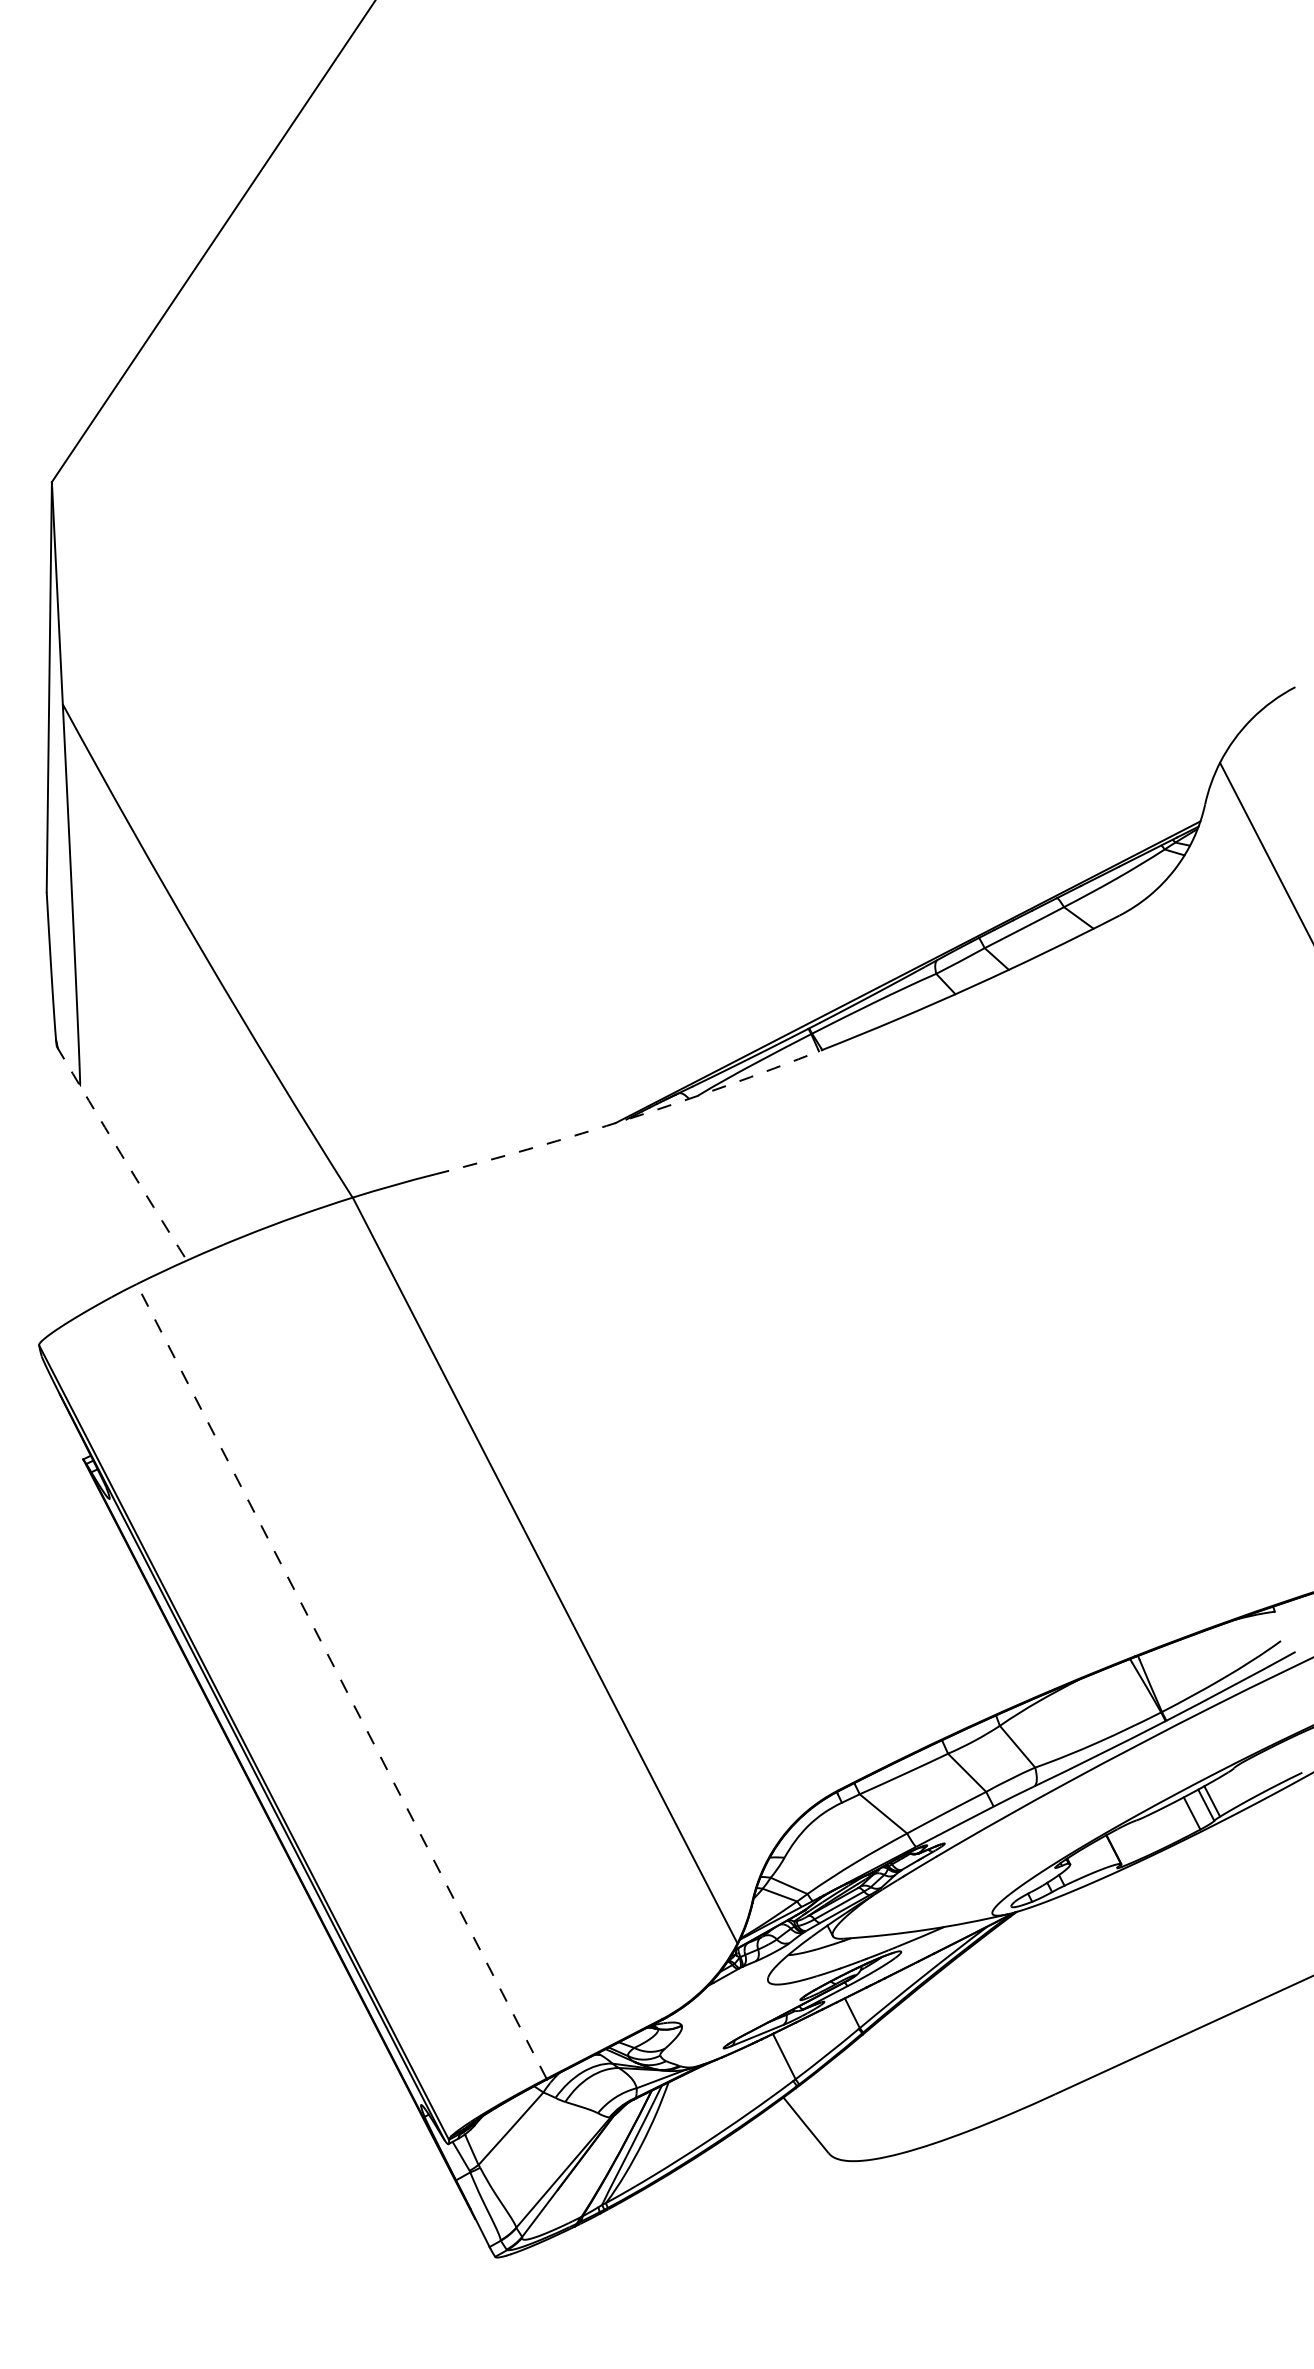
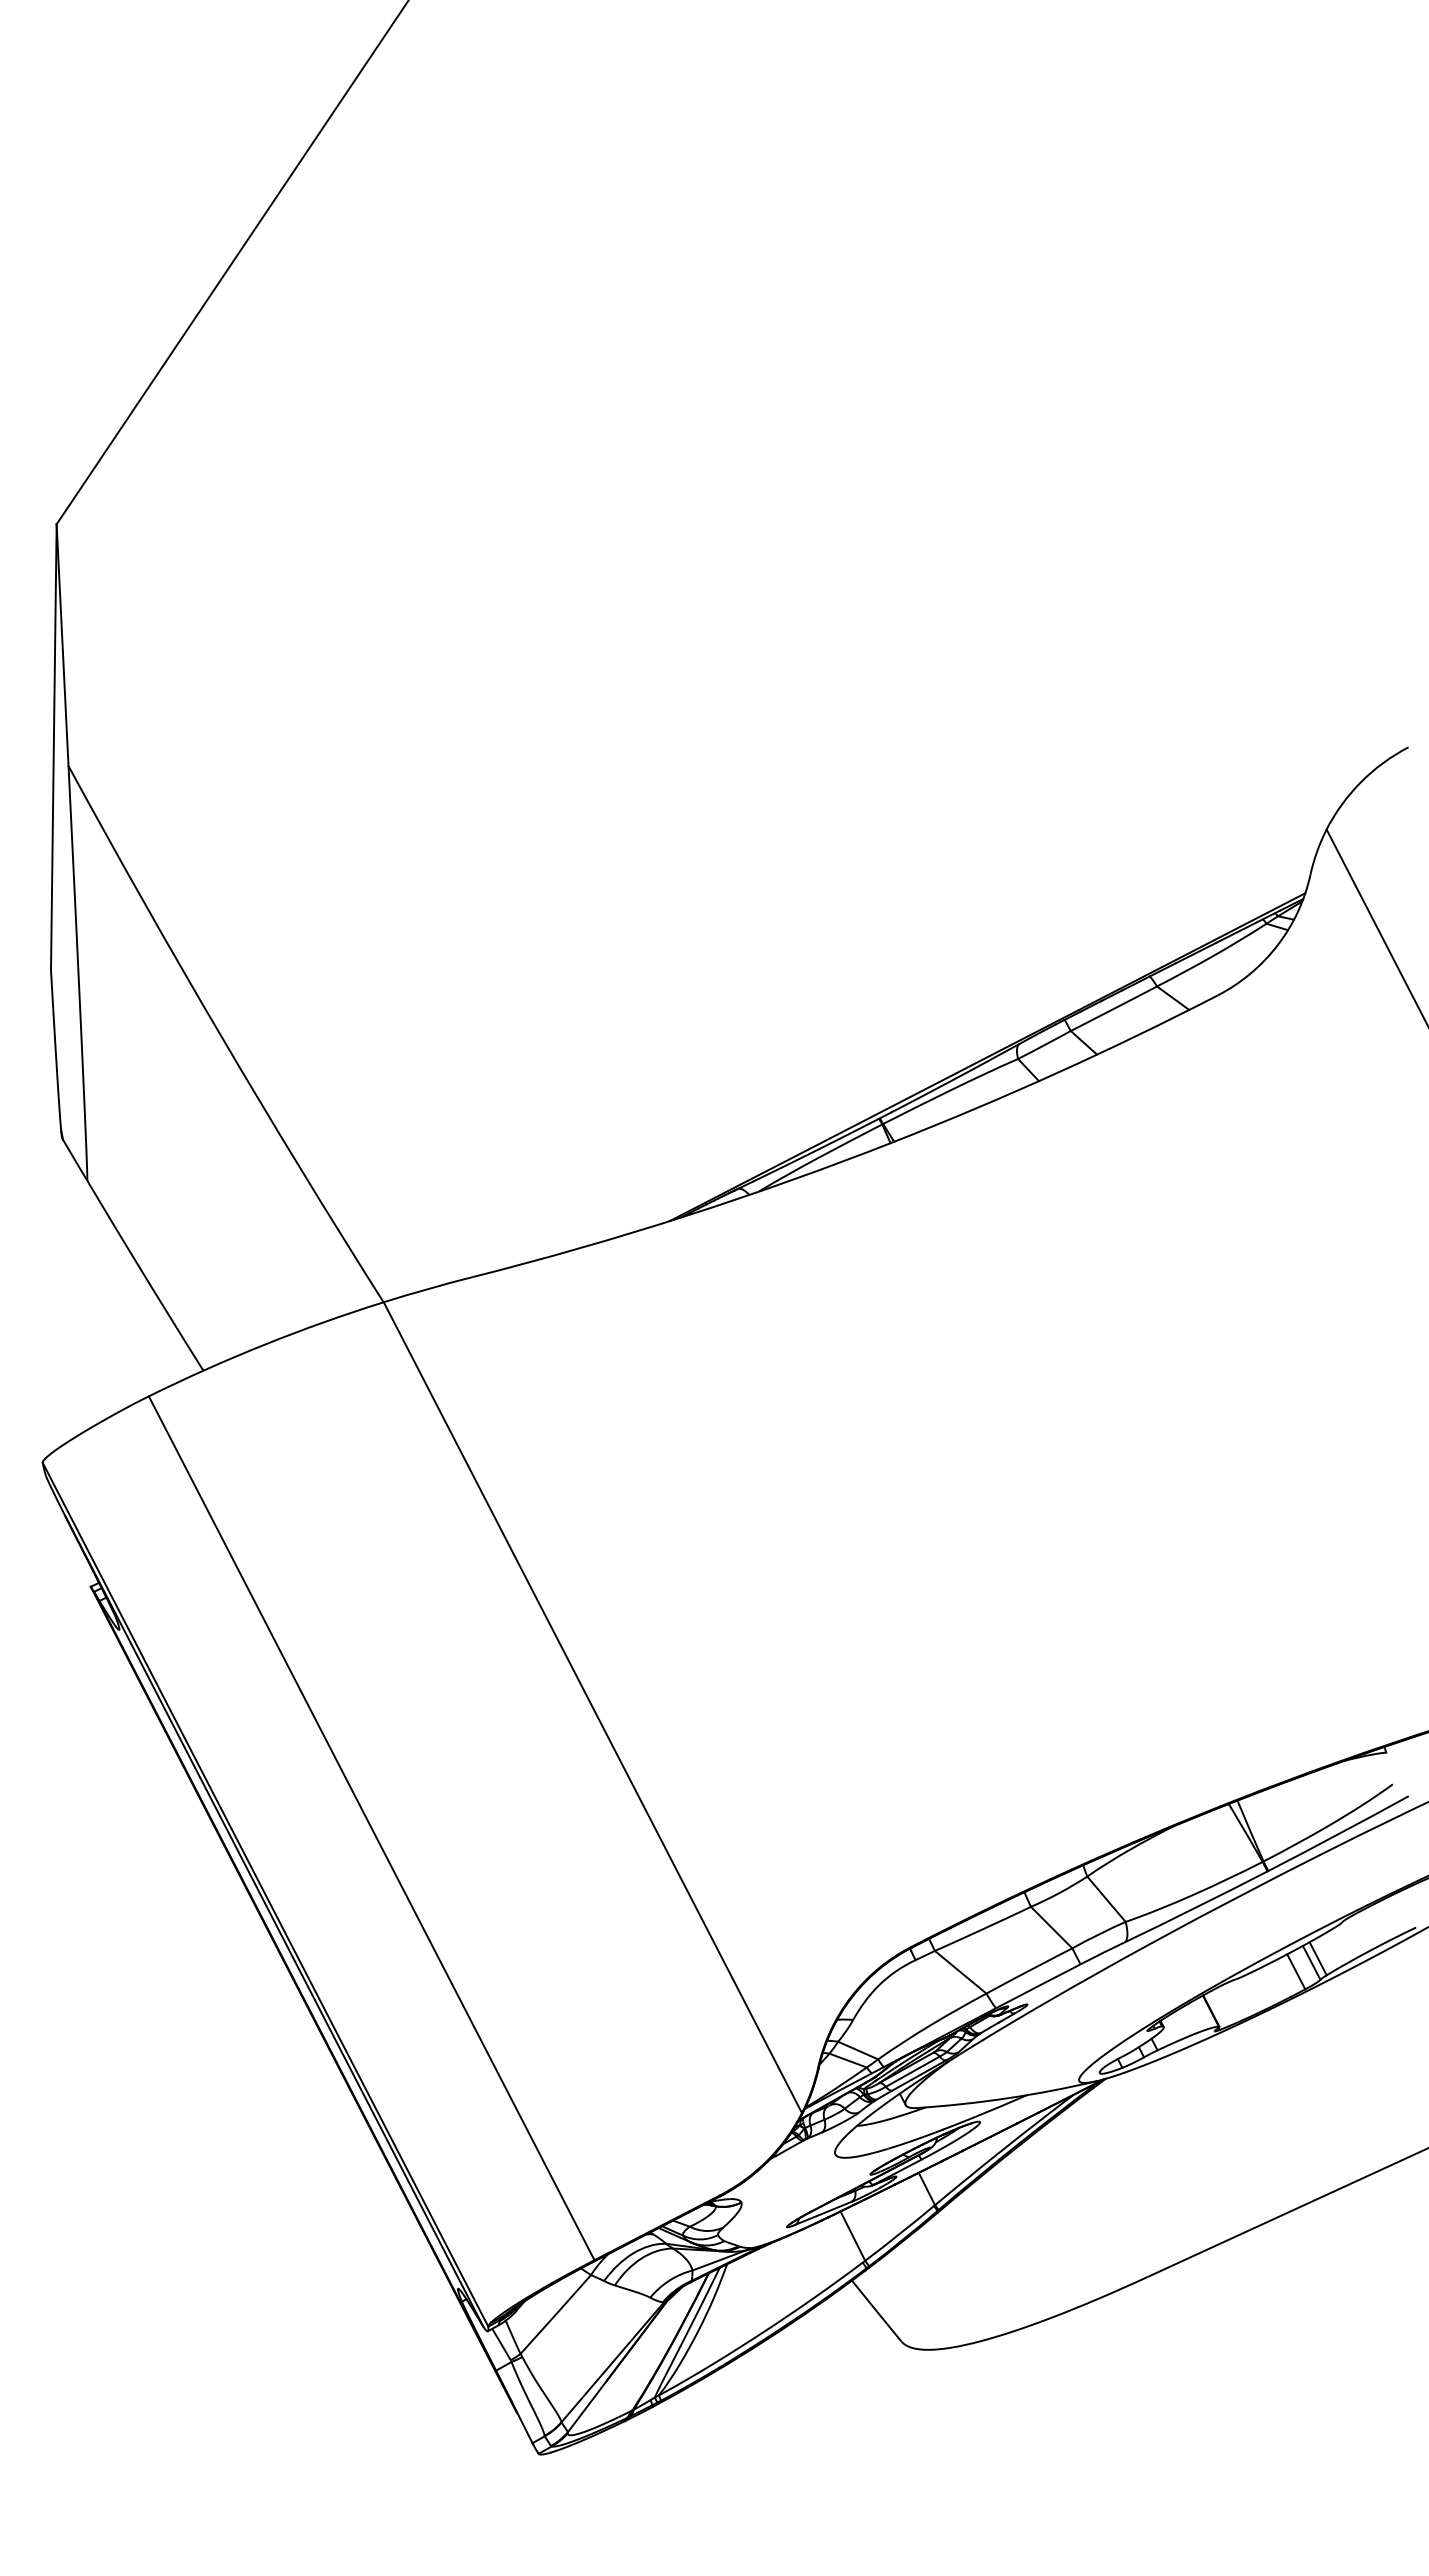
arc: (630, 1118) -> (685, 1216), dashed -> solid
arc: (120, 1154) -> (131, 1255), dashed -> solid
line: (341, 1681) -> (371, 1828), dashed -> solid

